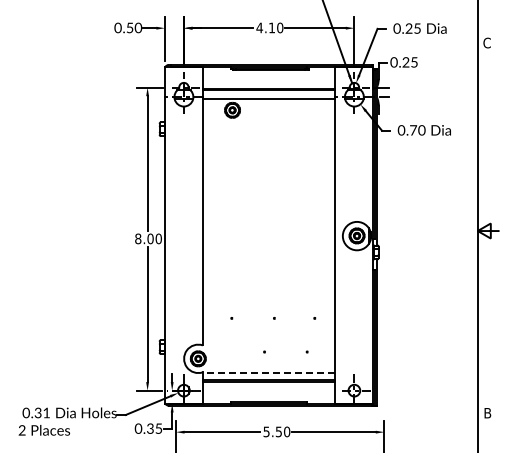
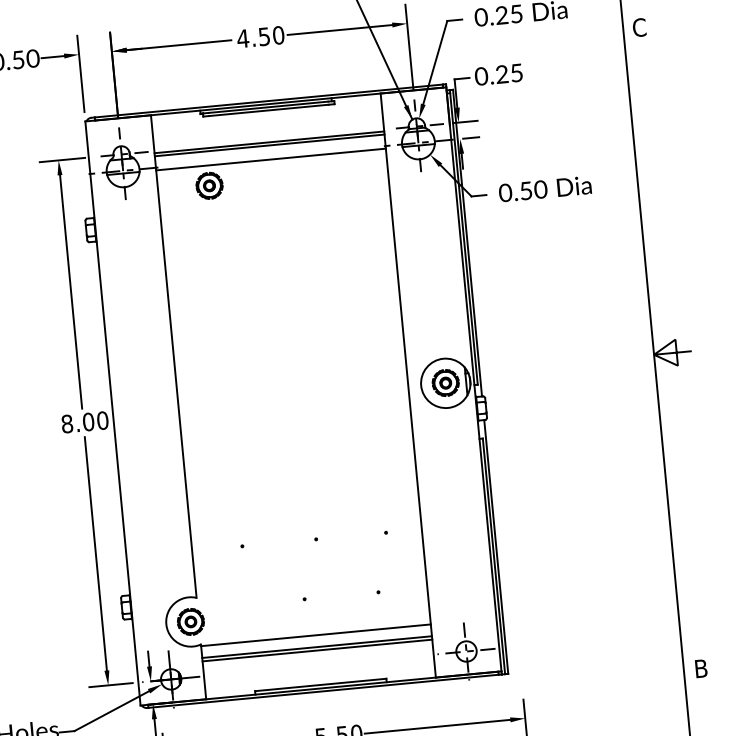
text: (271, 27) -> (263, 36), 4.10 -> 4.50
text: (413, 130) -> (526, 191), 0.70 -> 0.50
line: (268, 373) -> (314, 635), dashed -> solid

